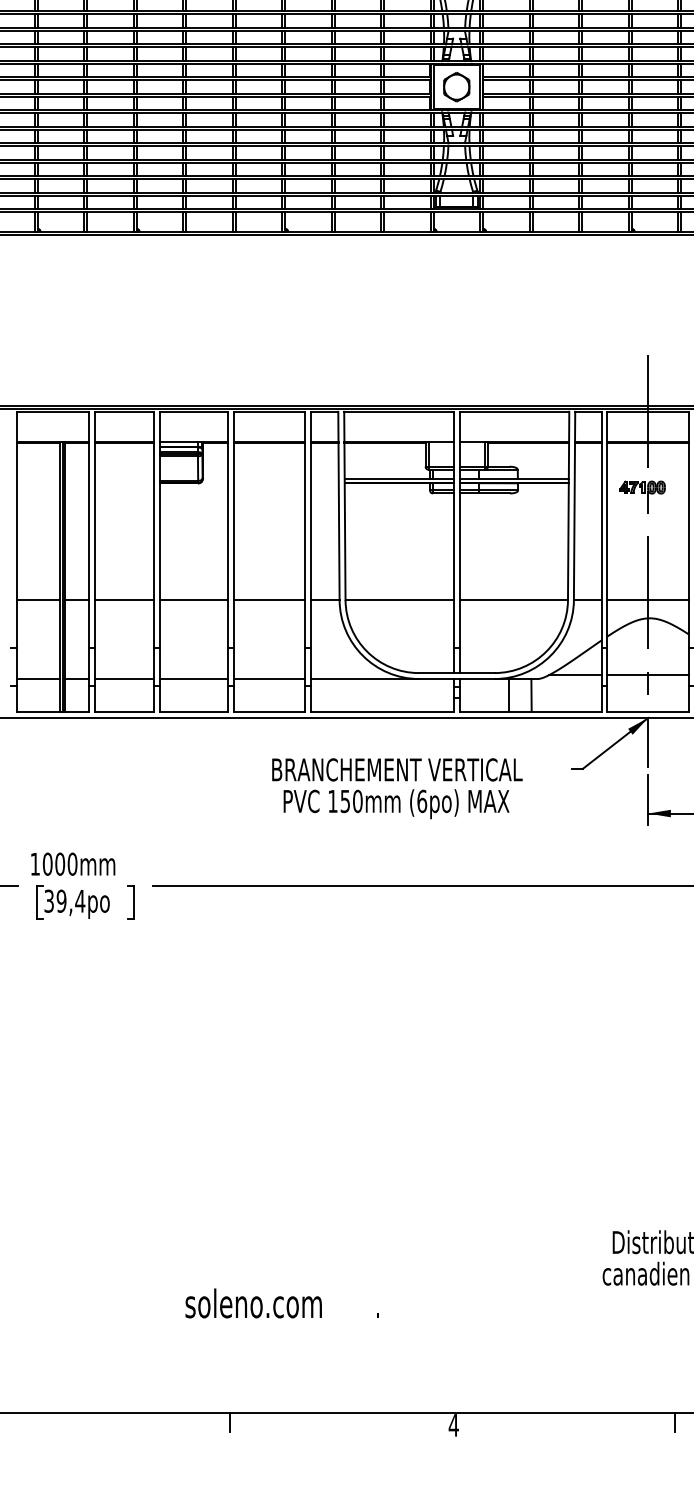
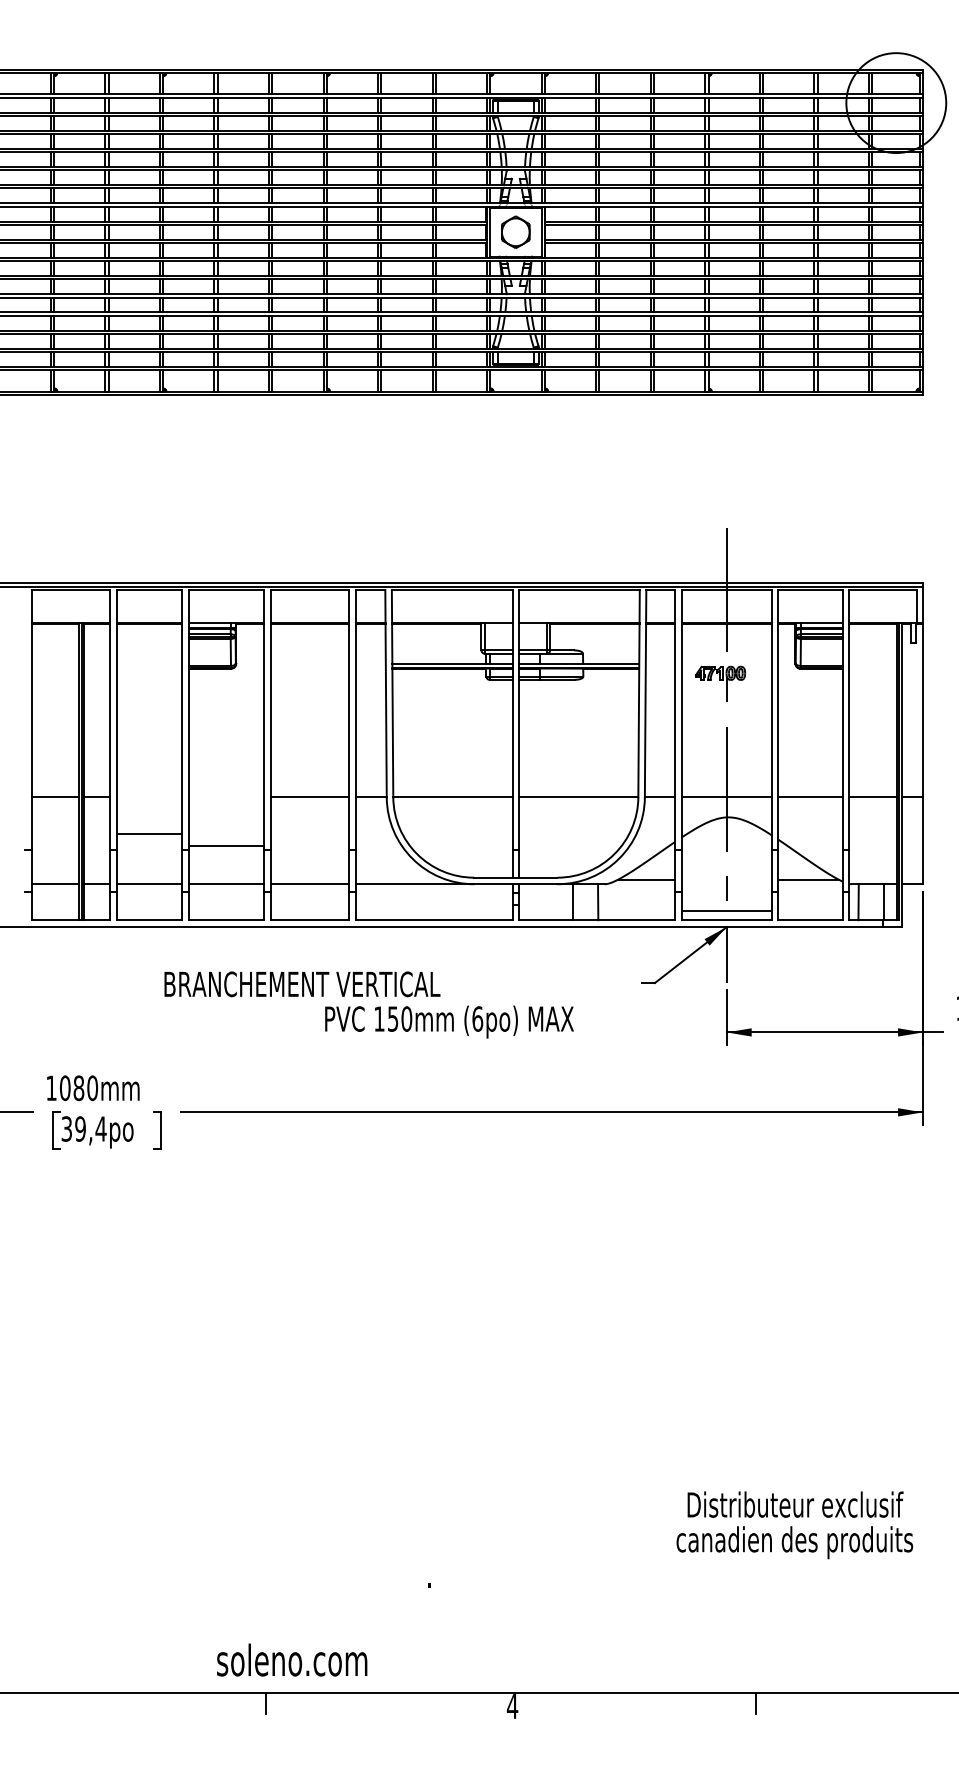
line: (124, 600) -> (149, 834), moved
line: (194, 600) -> (226, 846), moved
line: (648, 674) -> (726, 910), moved
text: (397, 770) -> (302, 984), moved
text: (59, 863) -> (78, 1087), 1000mm -> 1080mm
text: (254, 1302) -> (292, 1659), moved

